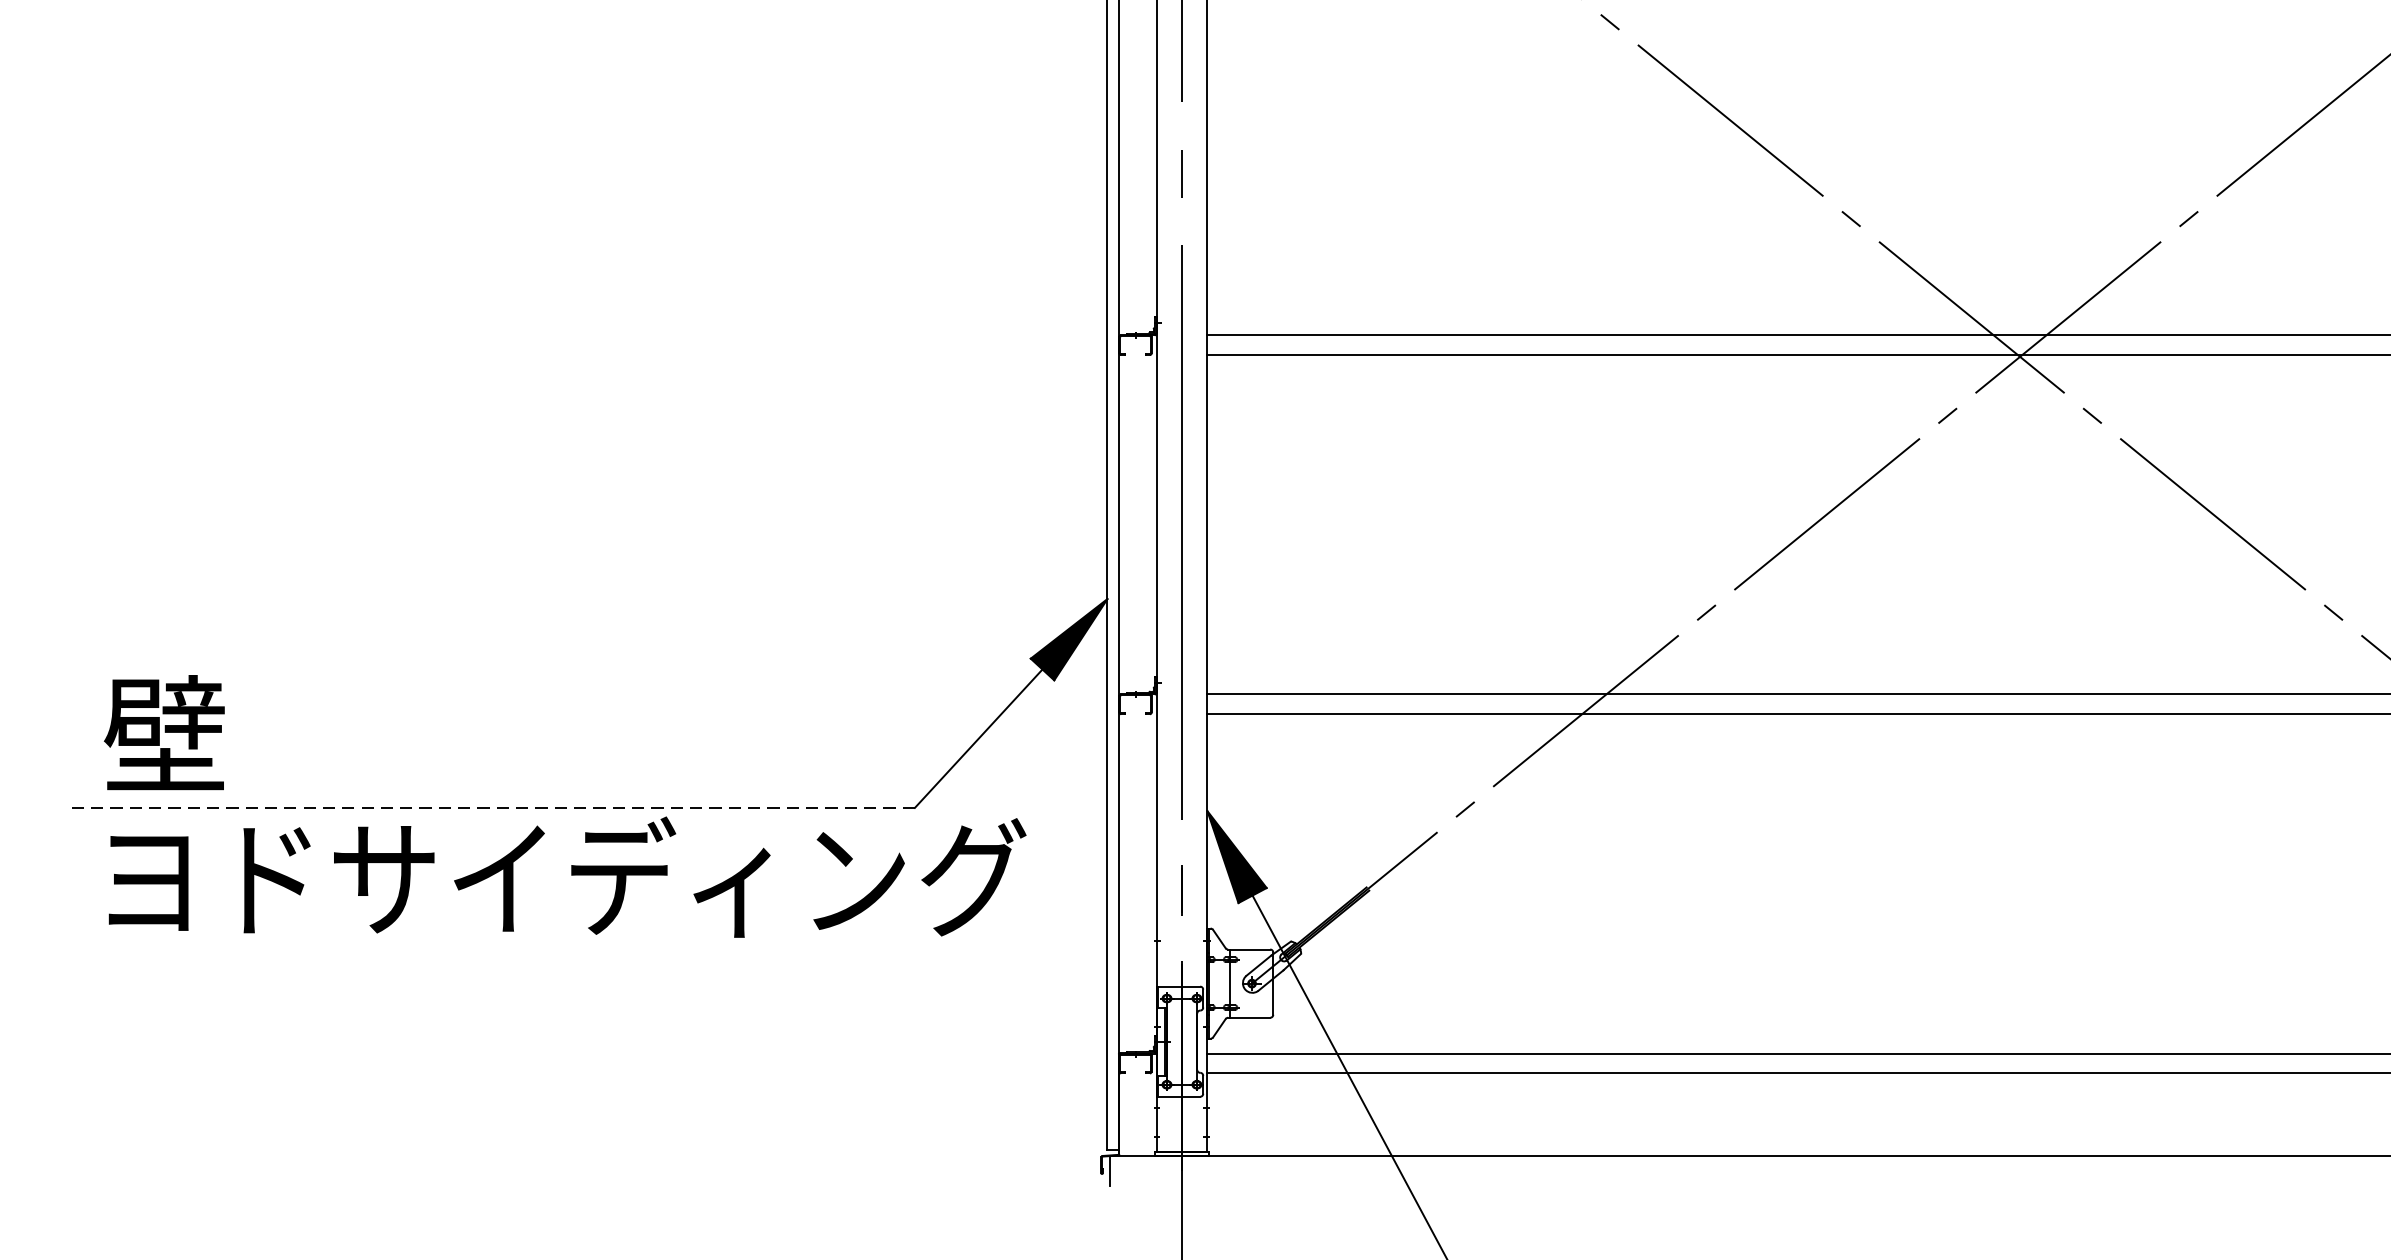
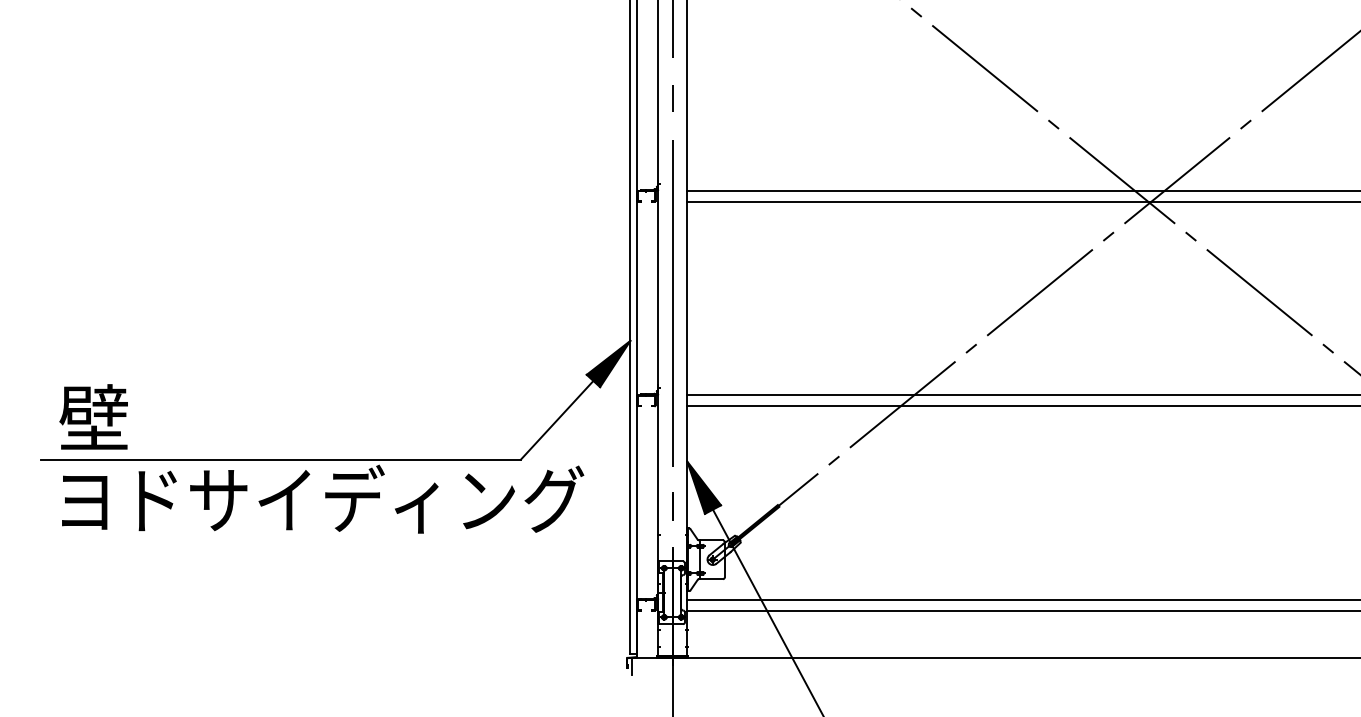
line: (492, 807) -> (280, 459), dashed -> solid

